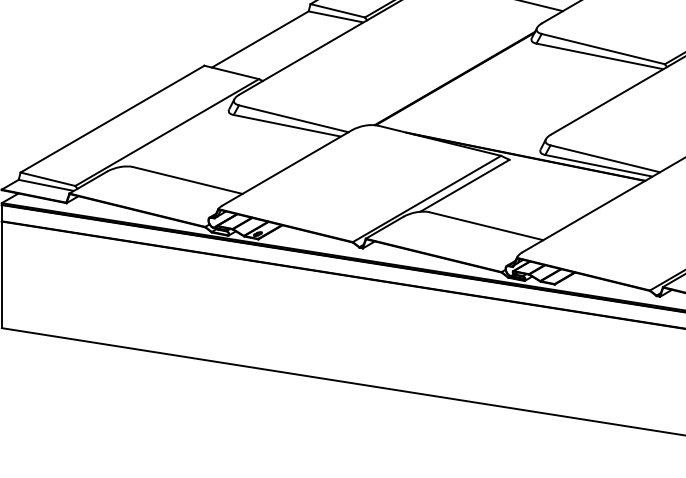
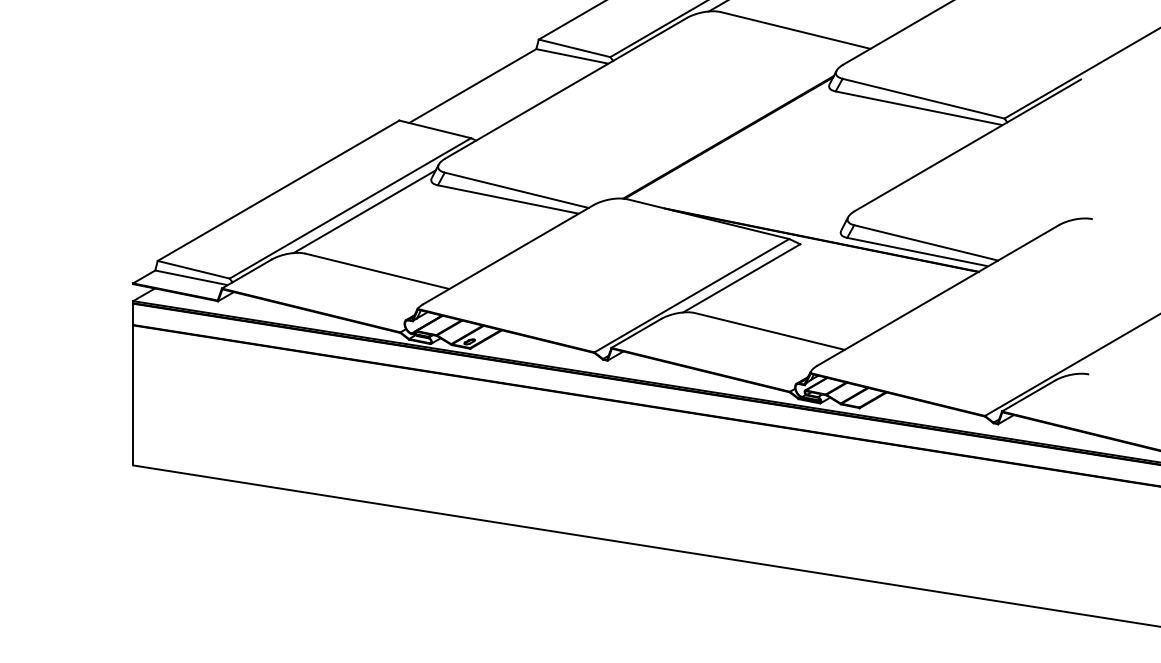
line: (177, 134) -> (364, 211), added

